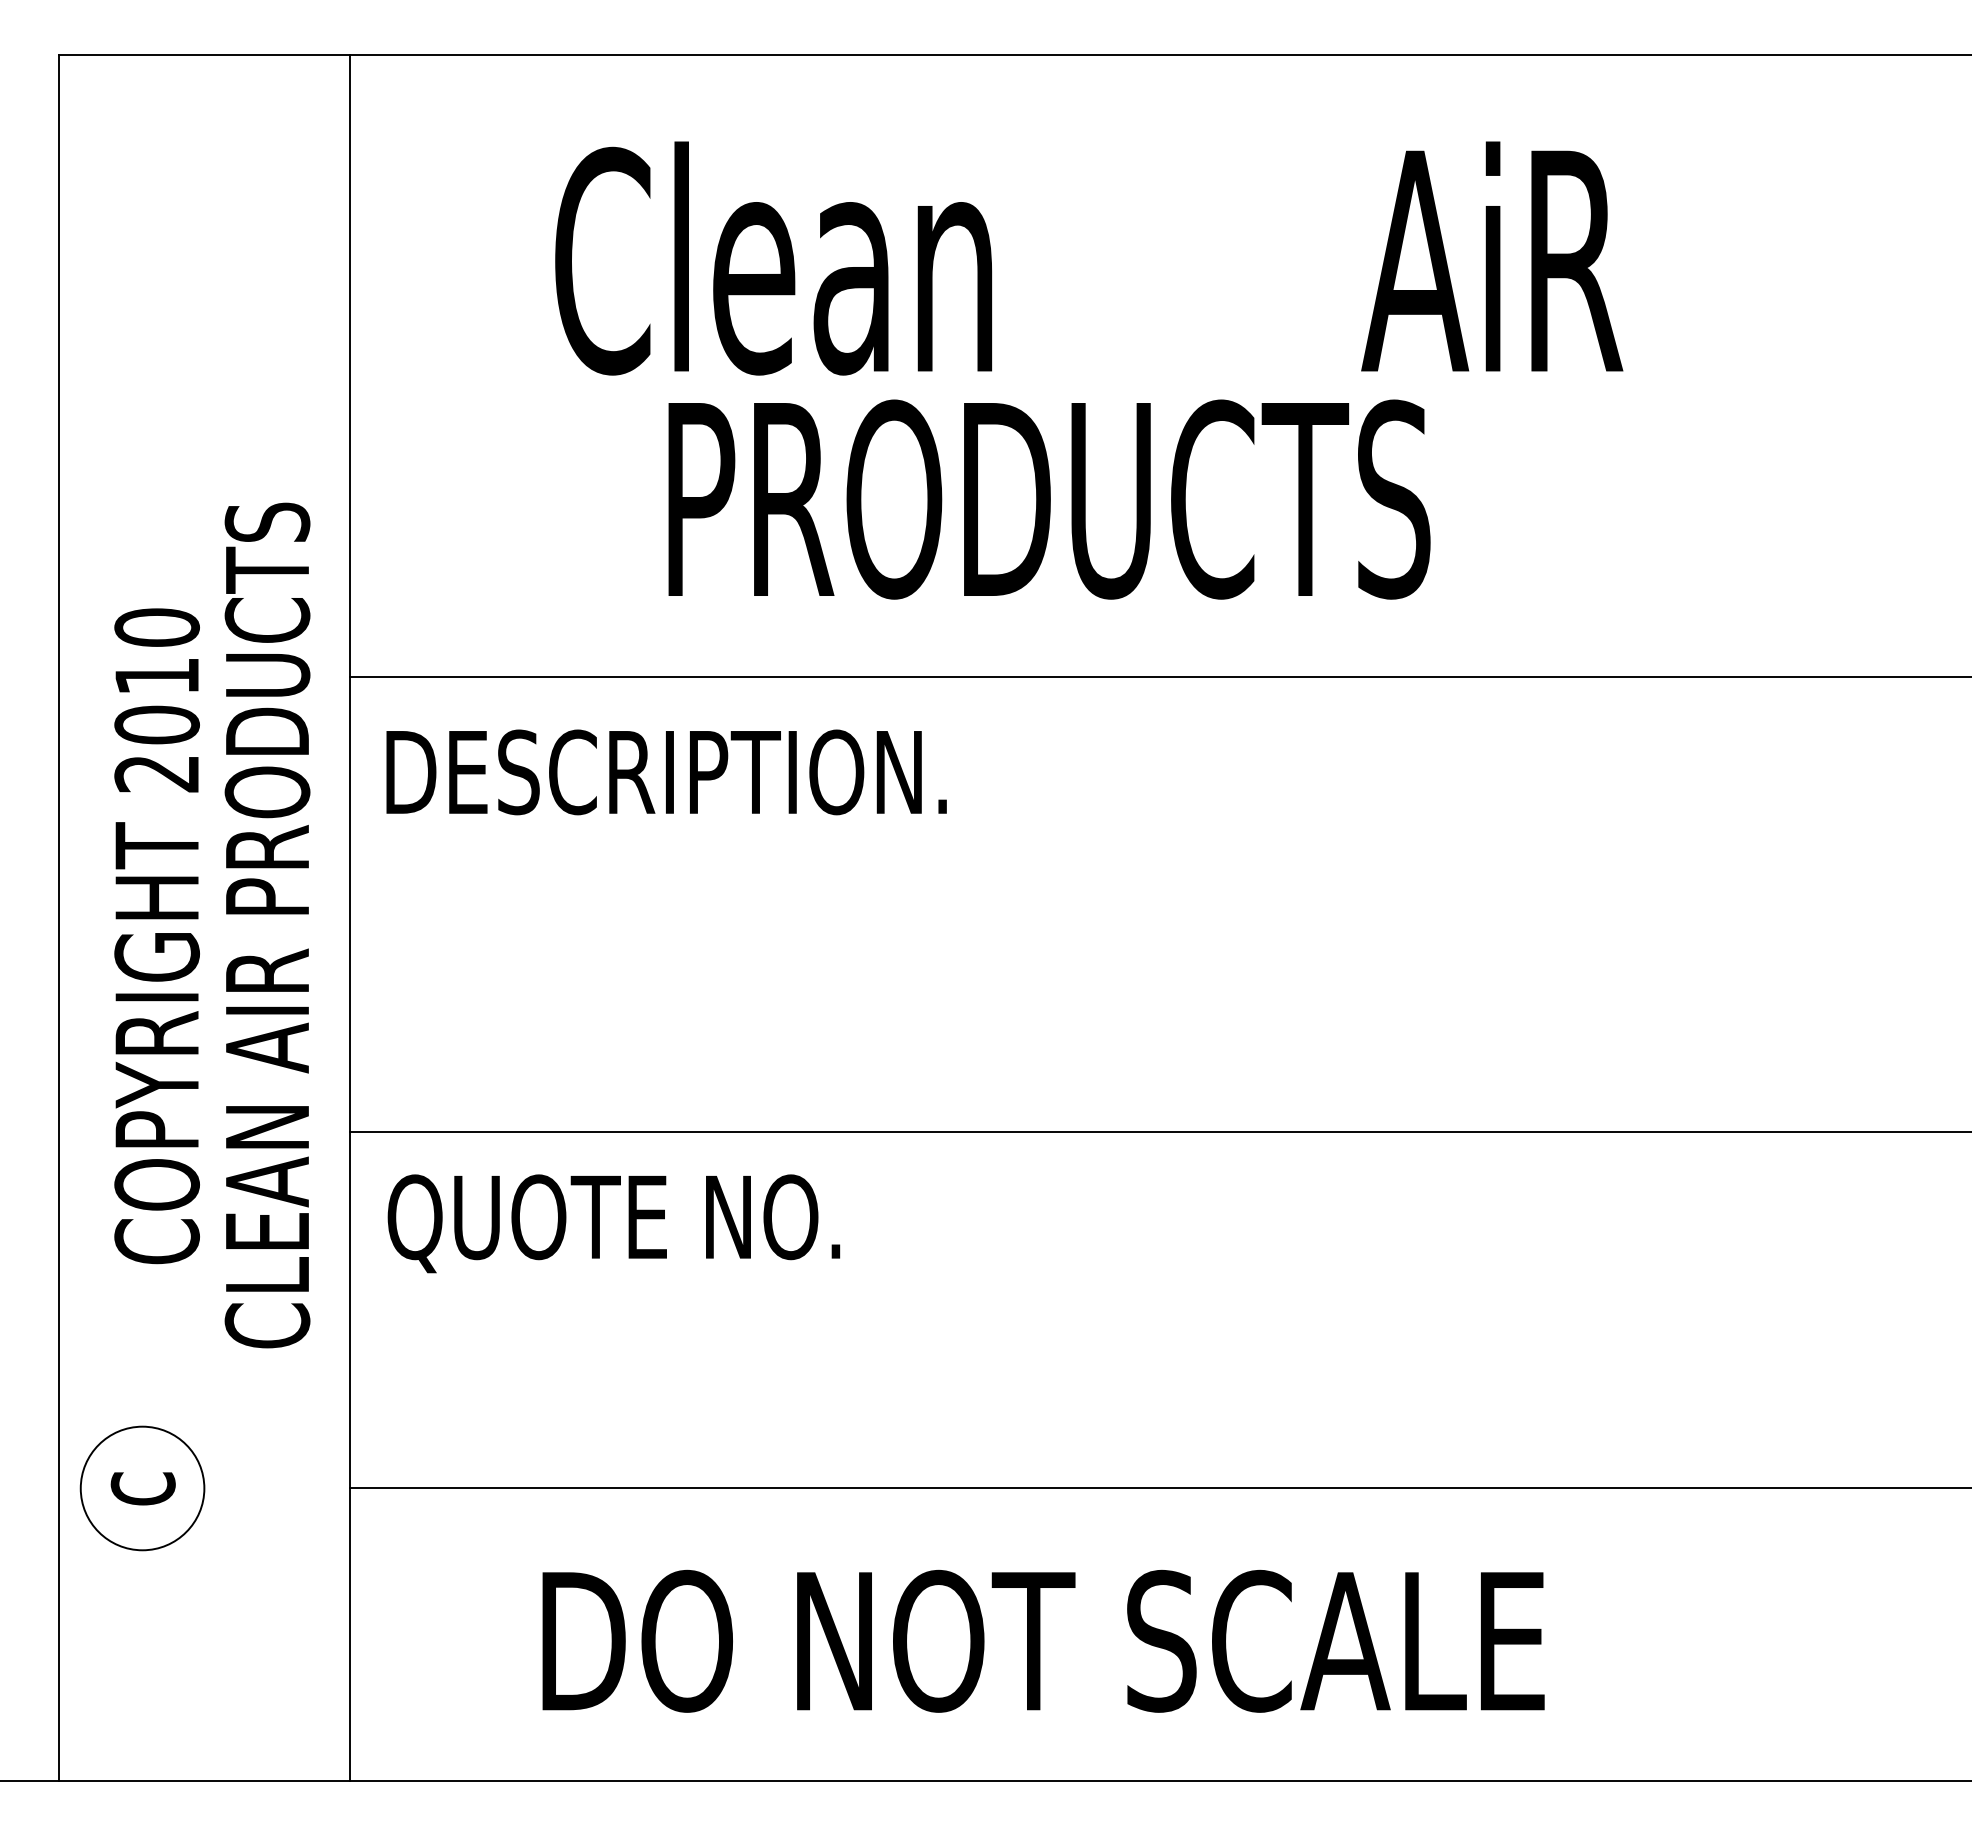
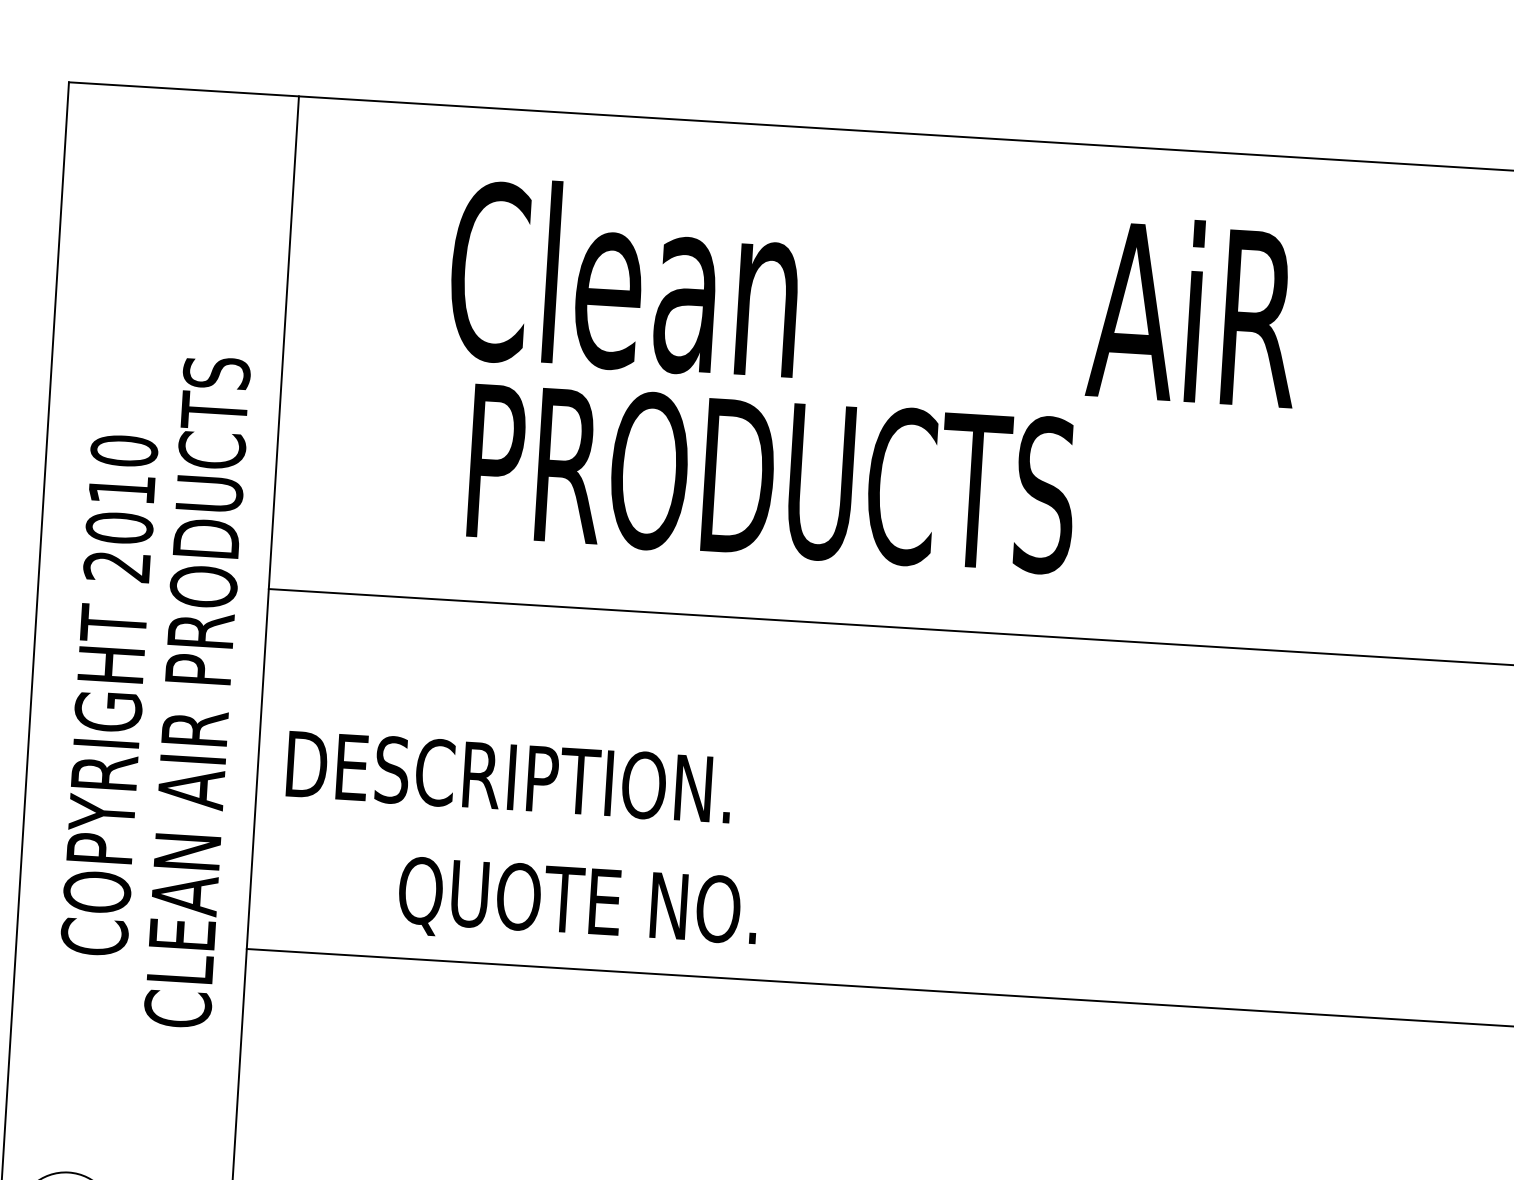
text: (1049, 499) -> (772, 478), moved
text: (666, 772) -> (509, 777), moved
text: (212, 925) -> (153, 689), moved
text: (613, 1223) -> (577, 905), moved

